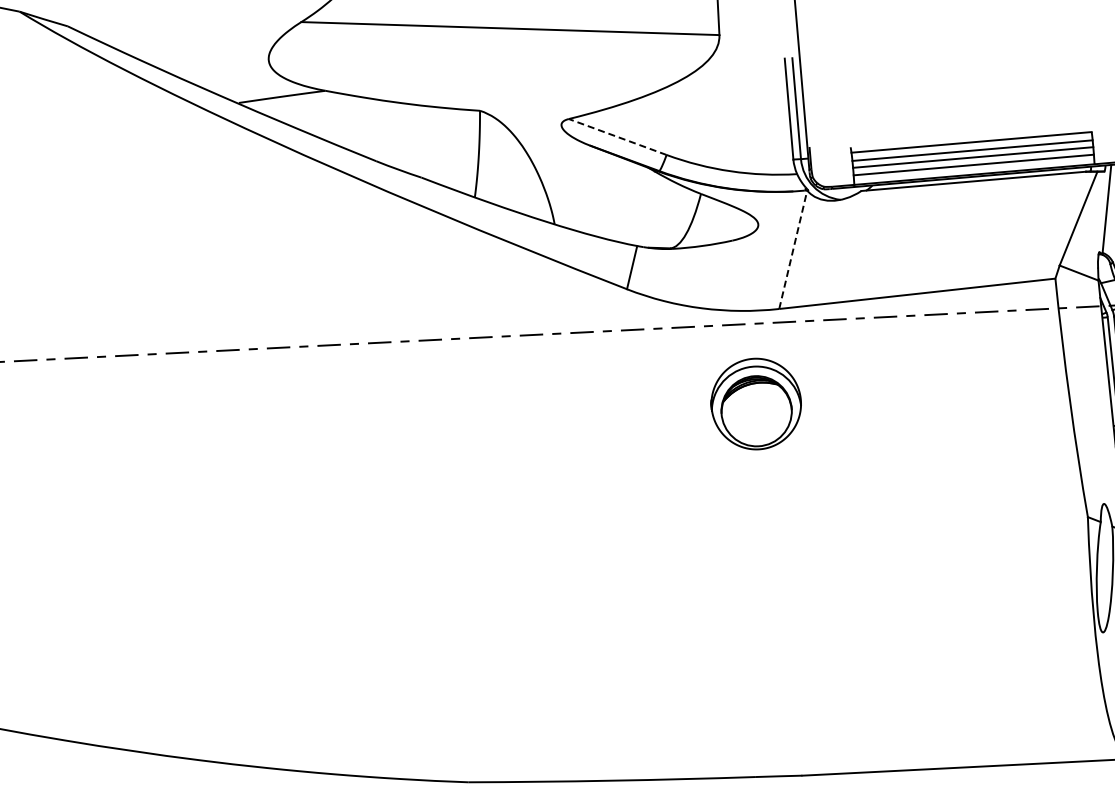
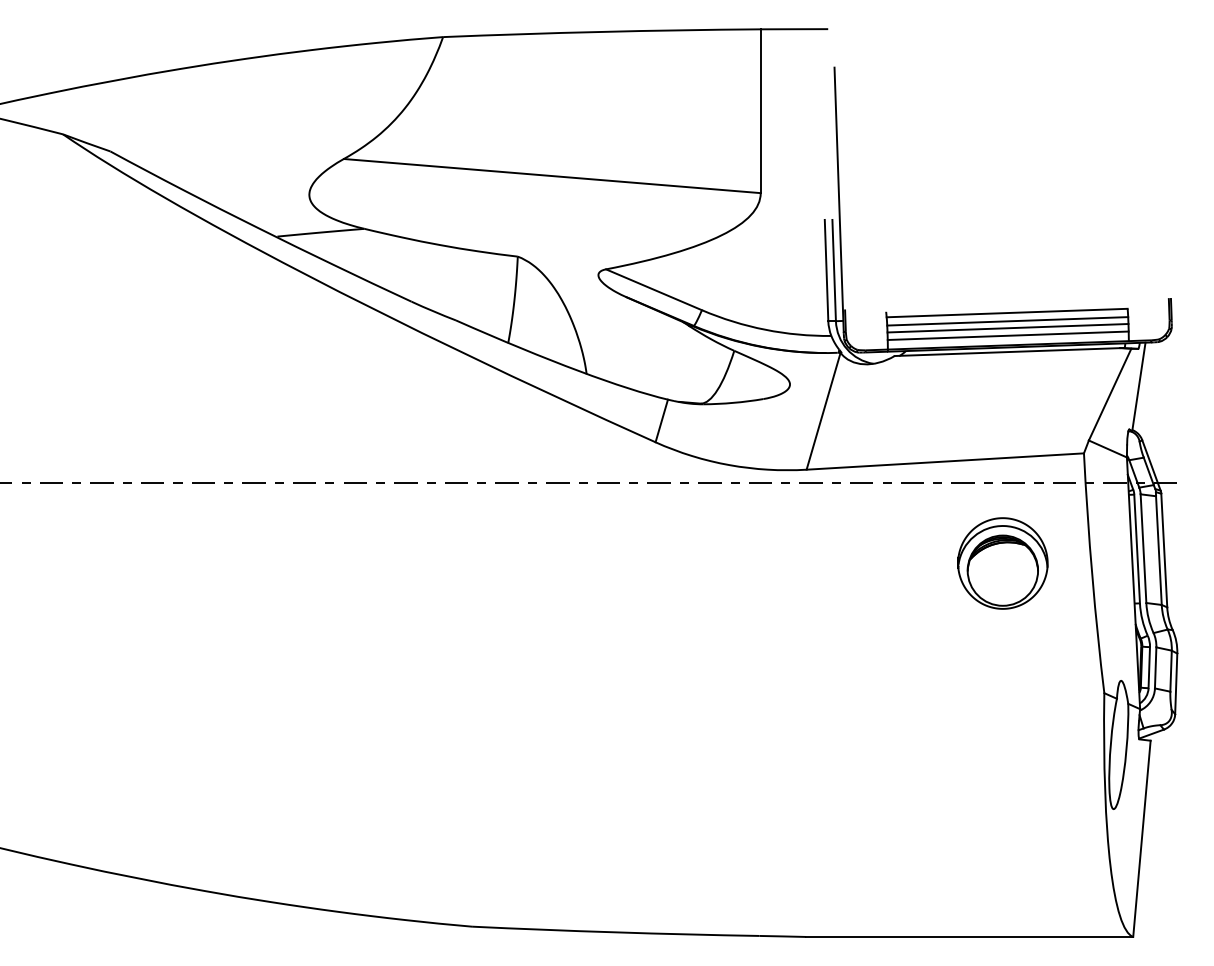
line: (617, 136) -> (653, 289), dashed -> solid
line: (793, 250) -> (823, 411), dashed -> solid
part: (755, 404) -> (1002, 563), moved

